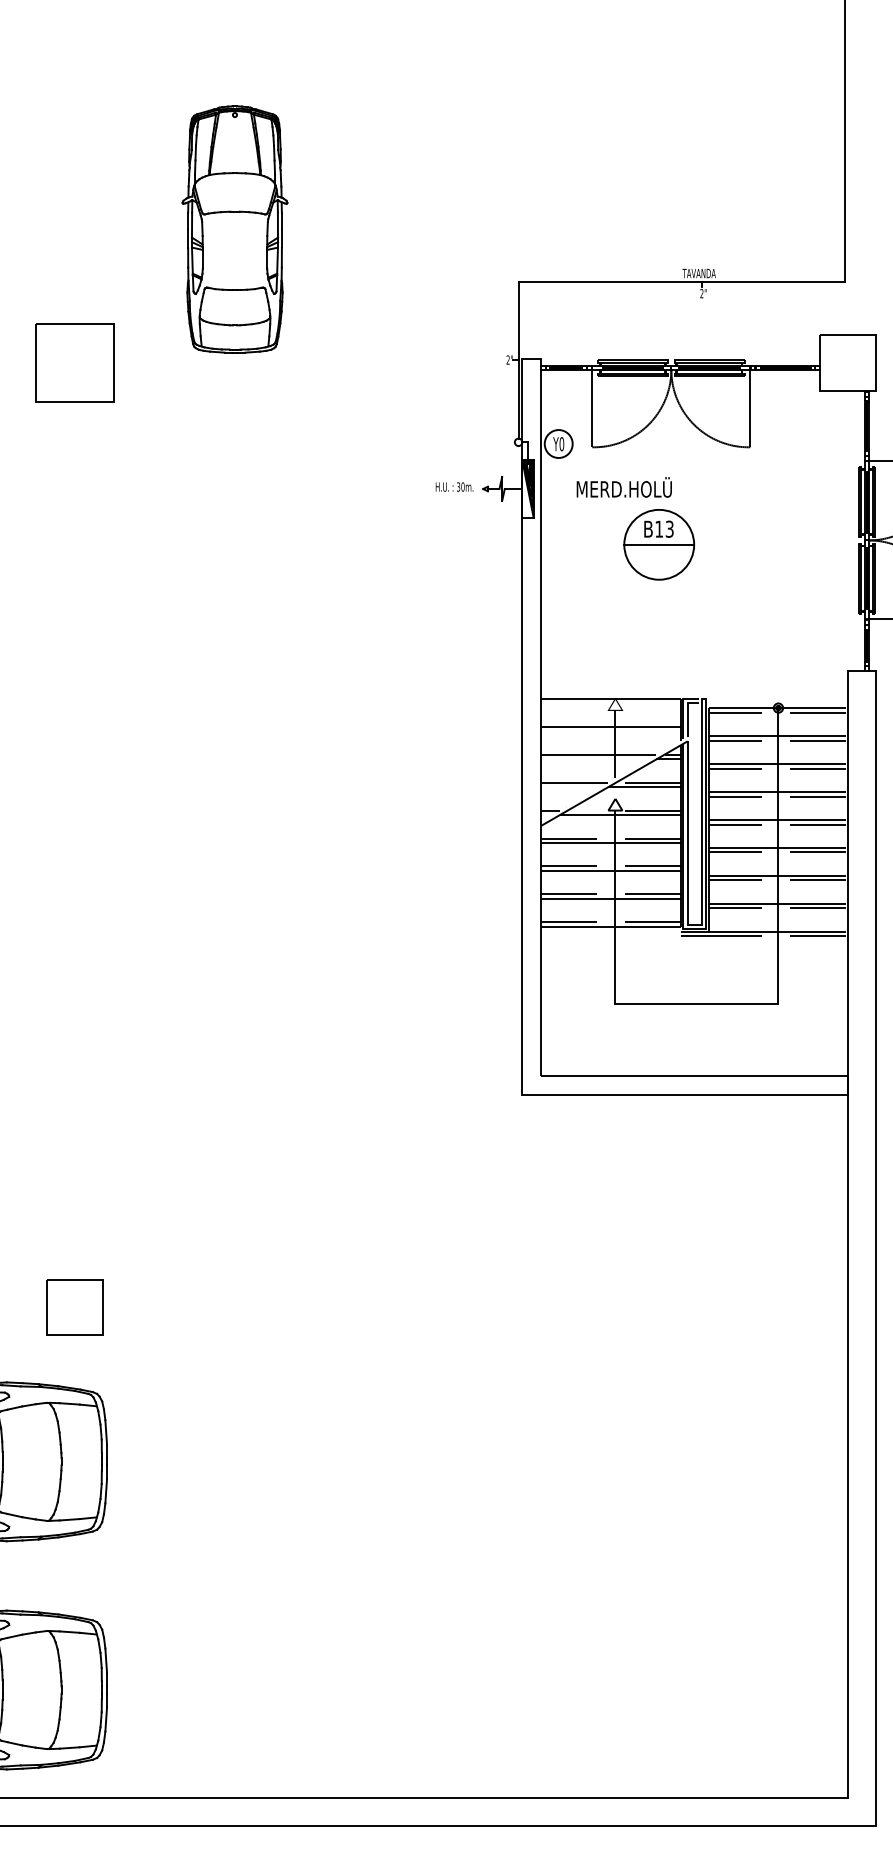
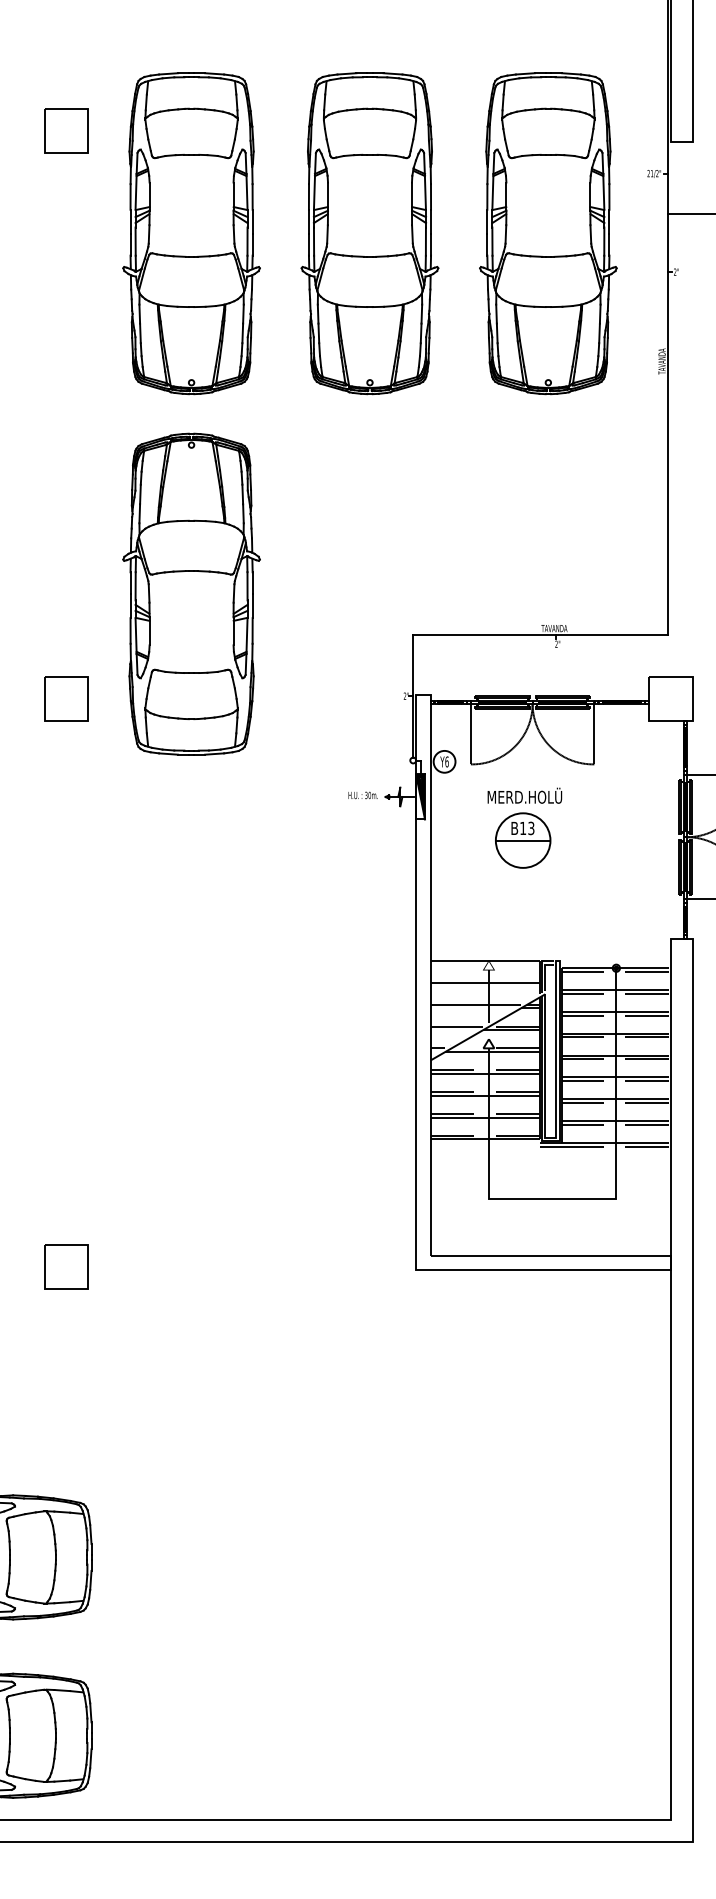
part: (234, 228) -> (191, 593), size x1.67
part: (75, 363) -> (66, 698), size x0.71
text: (561, 443) -> (446, 761), Y0 -> Y6
text: (623, 487) -> (524, 795), moved
part: (75, 1307) -> (66, 1266), moved

